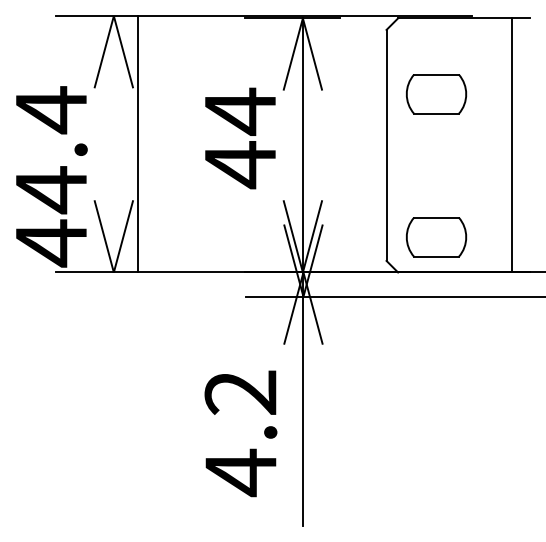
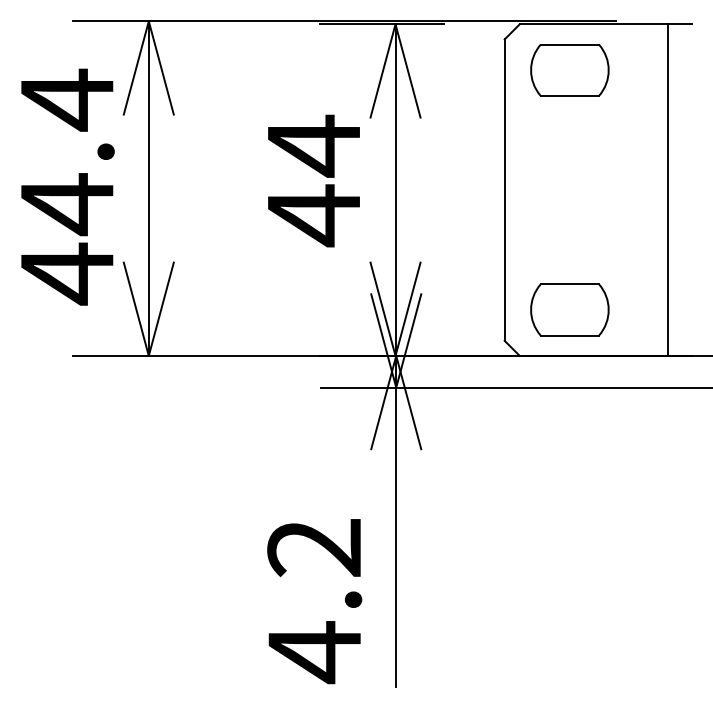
part: (436, 94) -> (569, 70), moved
line: (137, 144) -> (148, 188), moved
text: (51, 176) -> (67, 186), moved
text: (240, 433) -> (314, 601), moved

